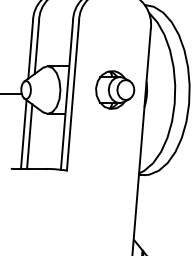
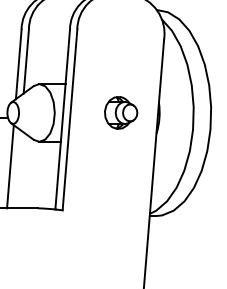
part: (115, 89) -> (121, 112), size x0.7
line: (29, 136) -> (17, 169), removed

